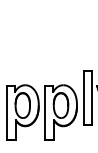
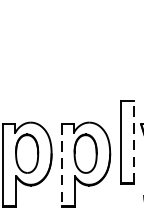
line: (92, 97) -> (133, 141), solid -> dashed
line: (45, 113) -> (61, 165), solid -> dashed

